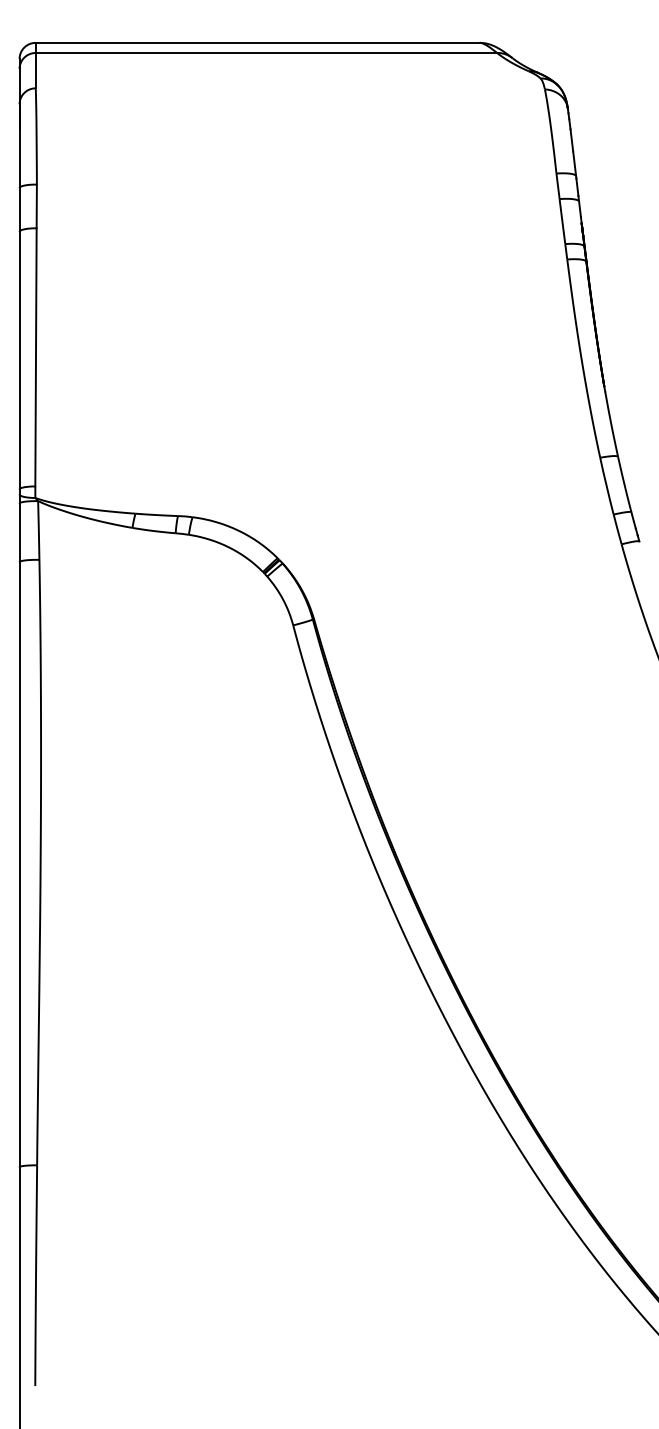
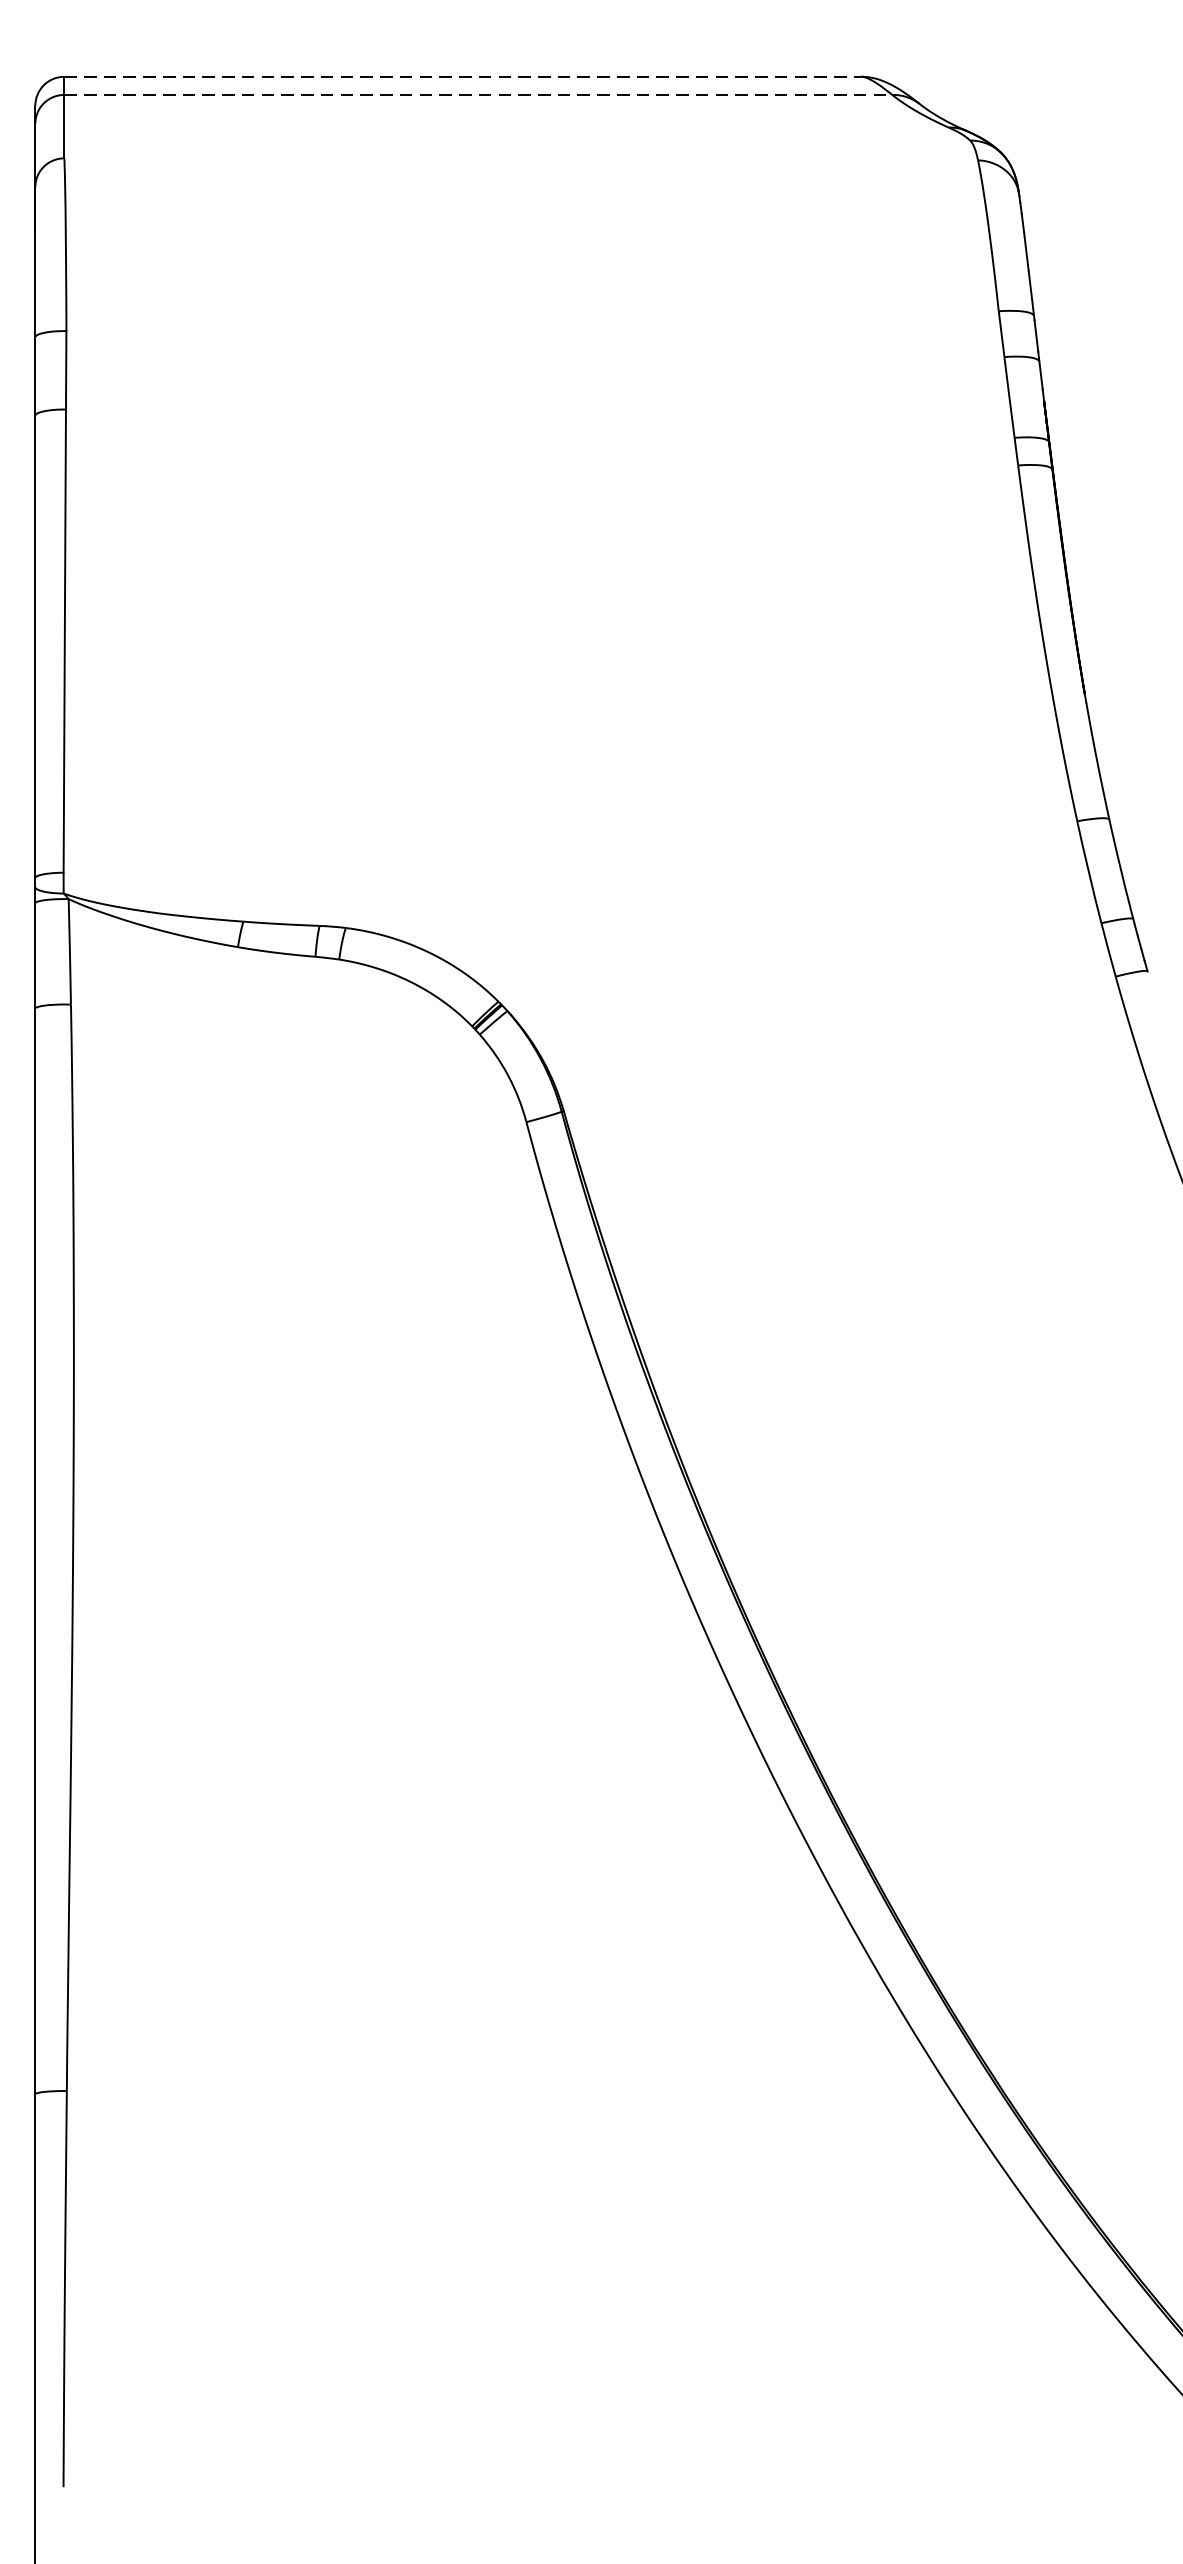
line: (258, 42) -> (464, 76), solid -> dashed
line: (266, 53) -> (478, 95), solid -> dashed

